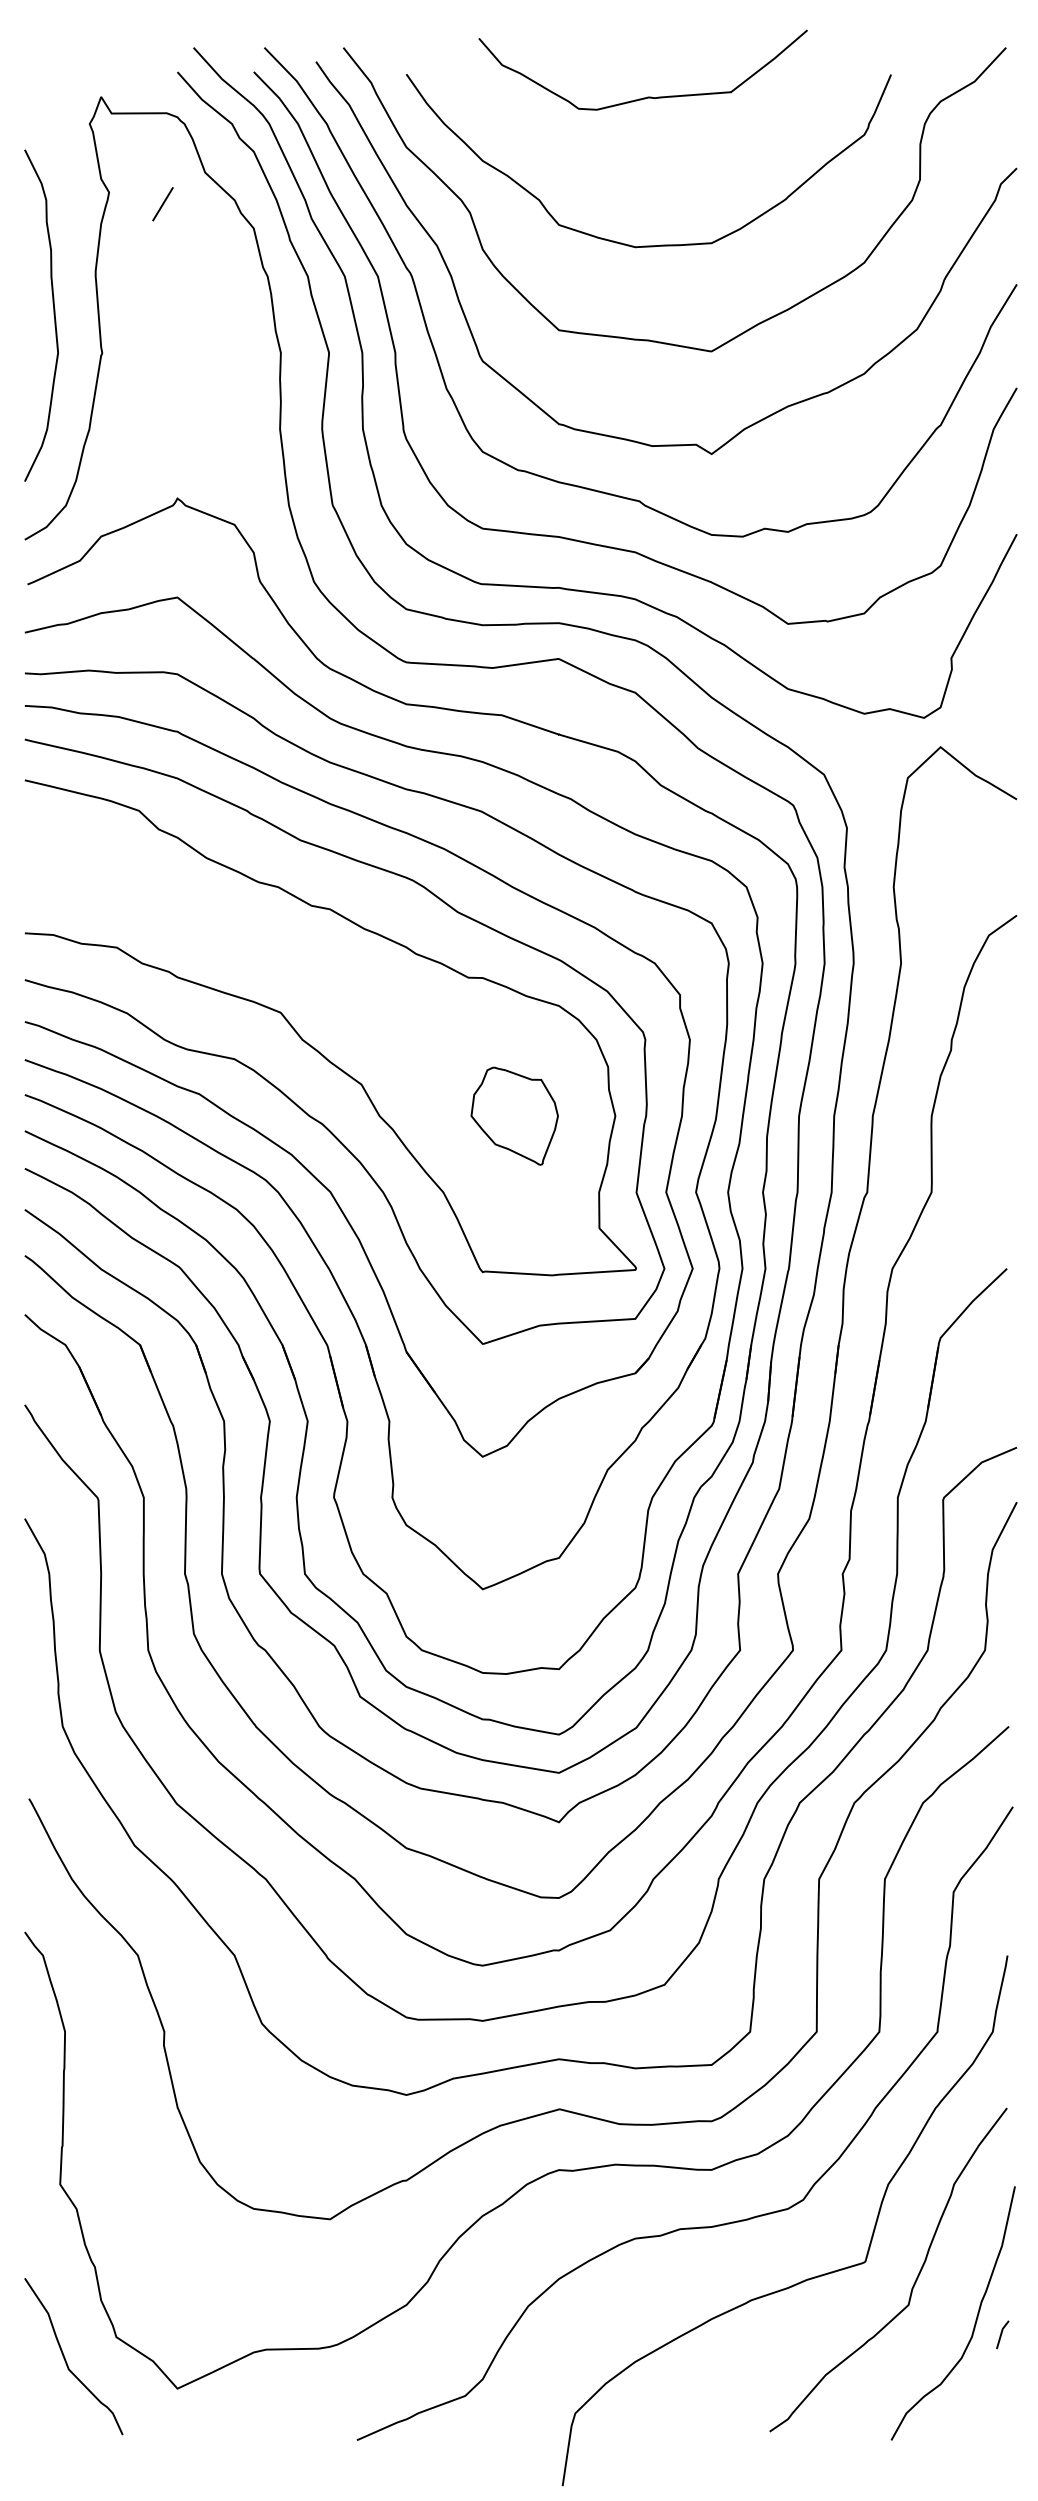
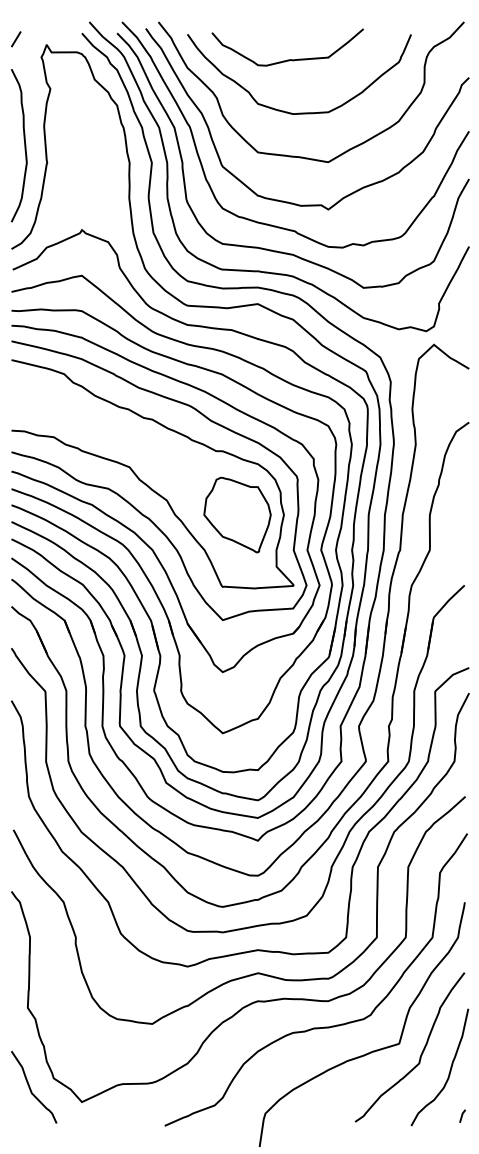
curve: (642, 96) -> (287, 59), moved
line: (163, 204) -> (16, 39), moved
part: (514, 1115) -> (237, 514), size x1.67
line: (1002, 2333) -> (462, 1115), moved

